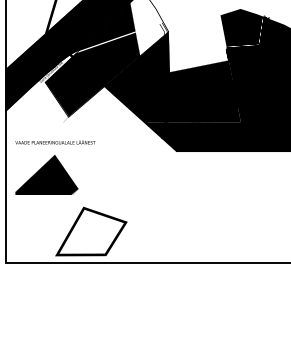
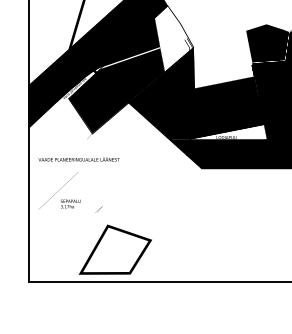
fill: (202, 114) -> (227, 131), removed
fill: (46, 174) -> (70, 191), removed

